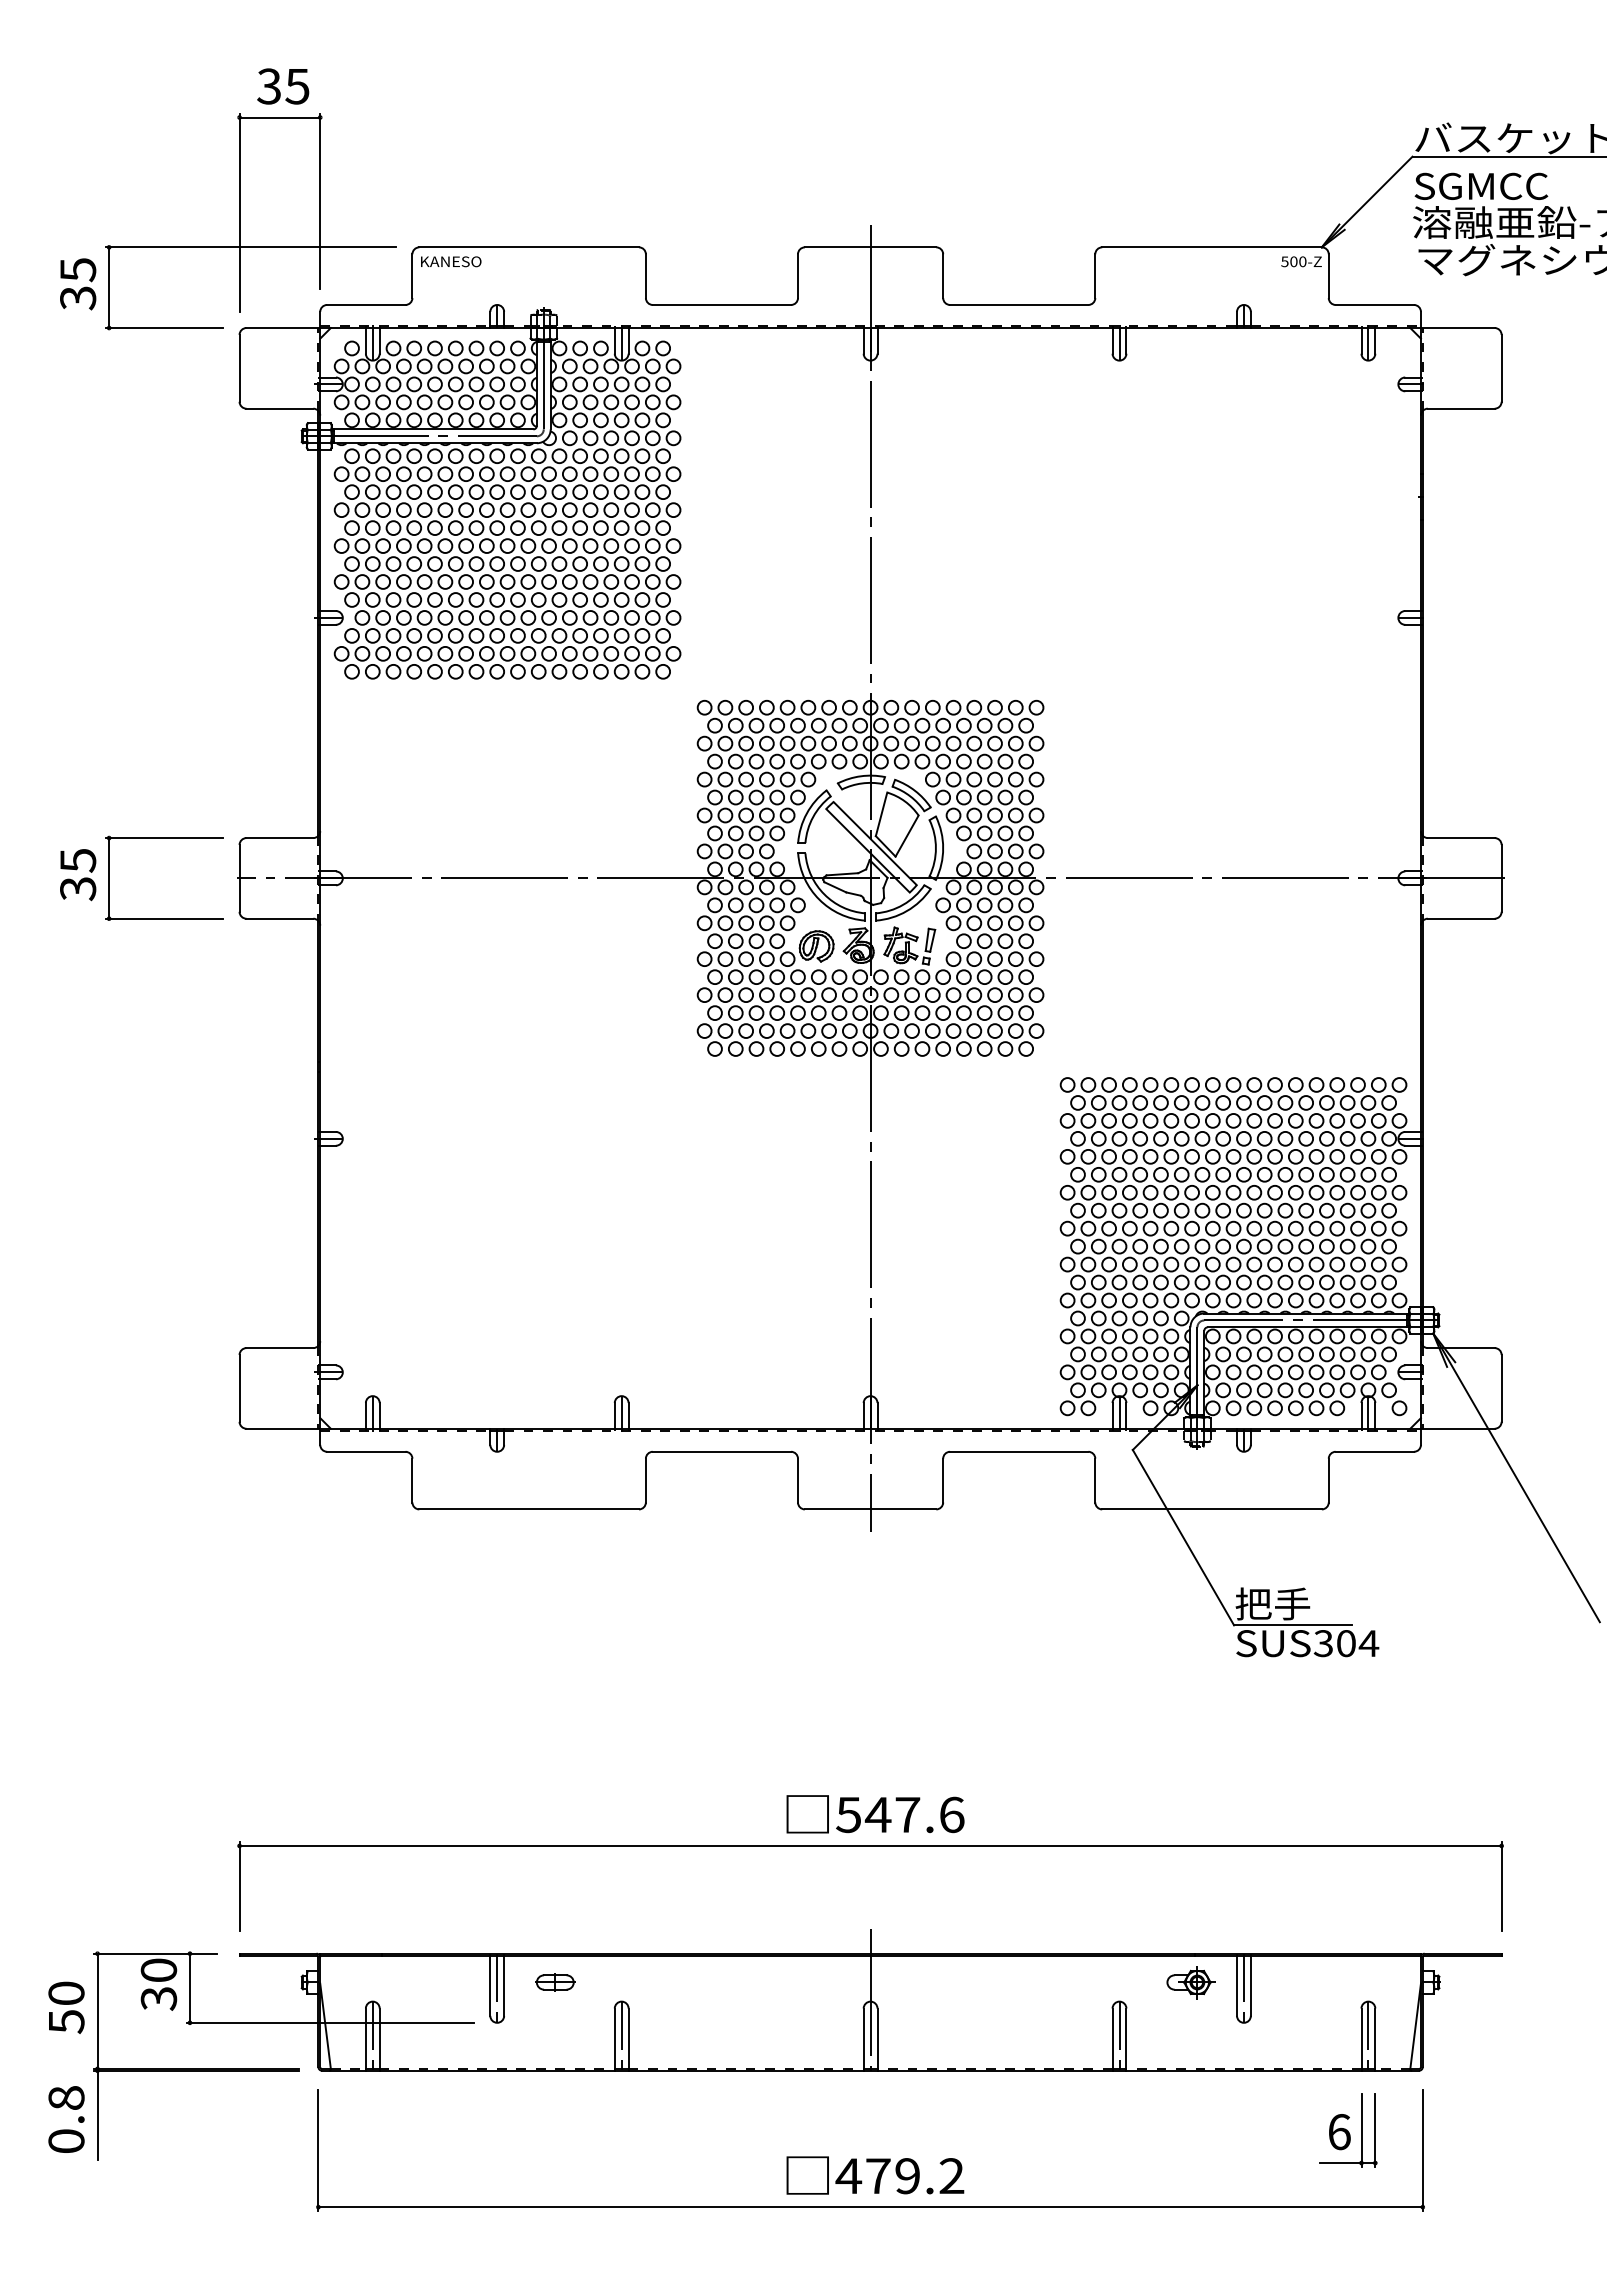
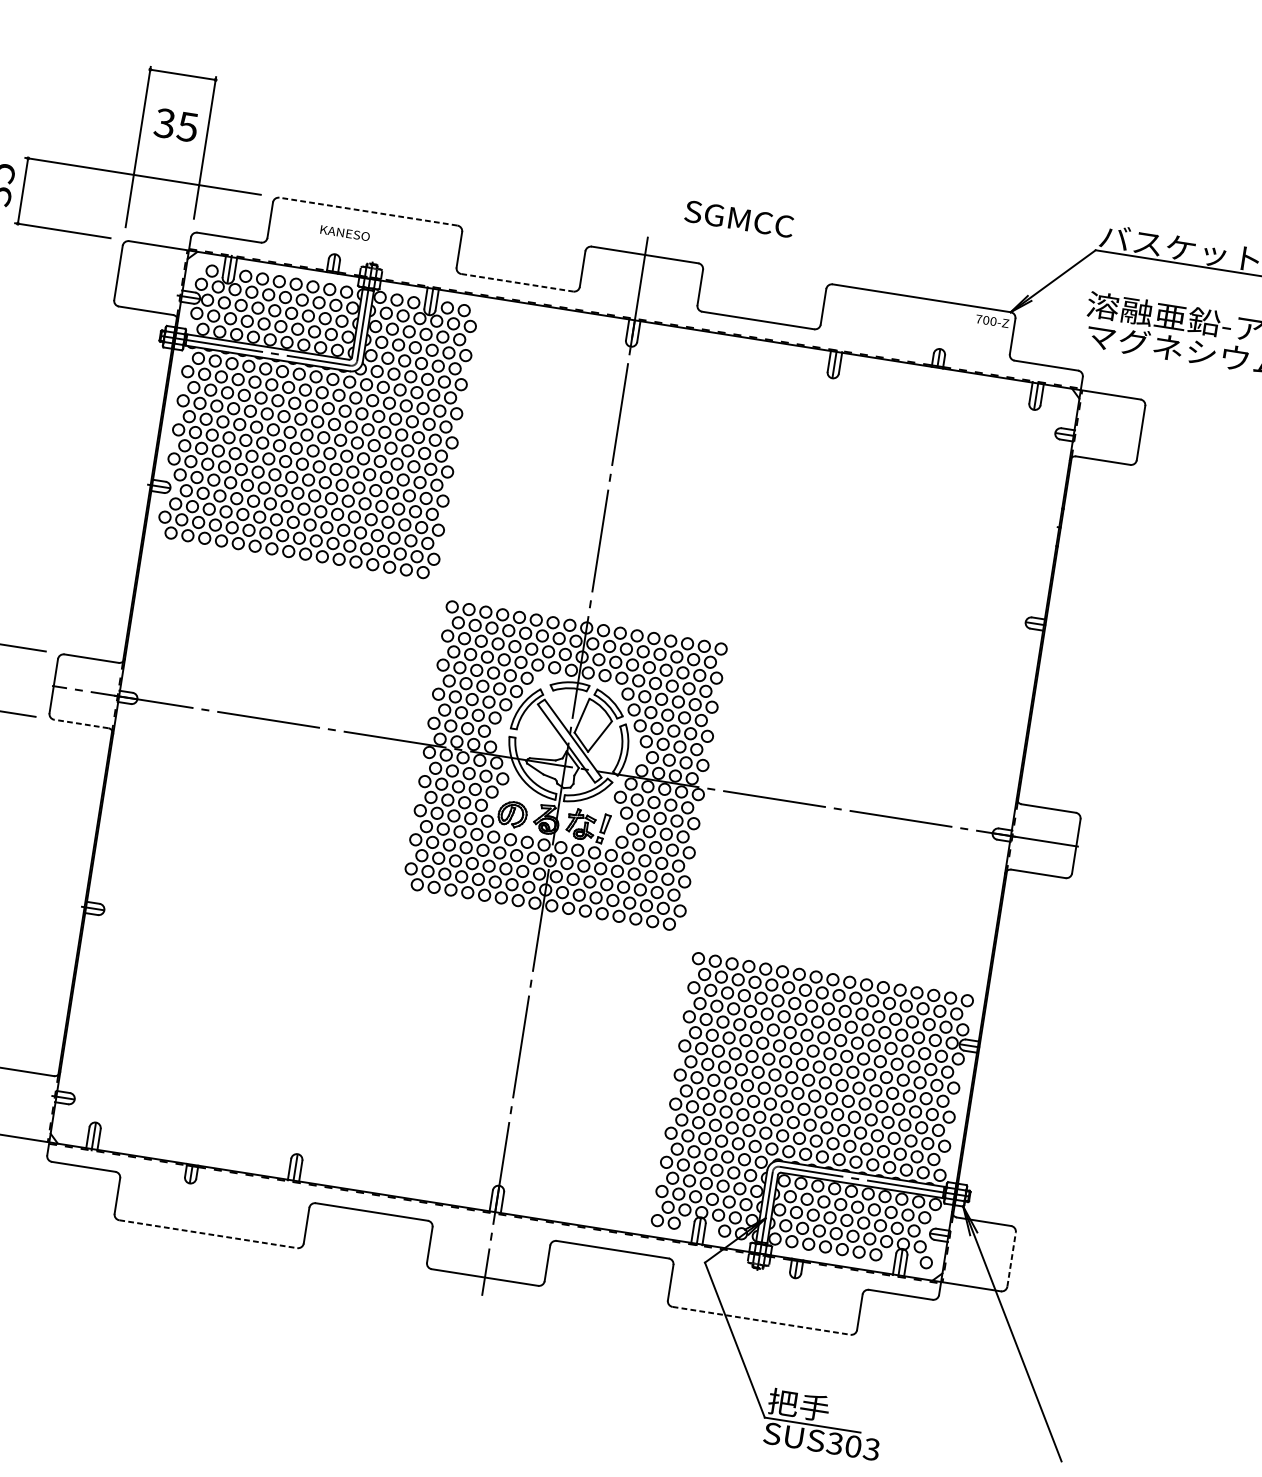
text: (283, 86) -> (176, 125), moved
text: (1481, 185) -> (739, 218), moved
line: (529, 247) -> (368, 211), solid -> dashed
text: (451, 261) -> (345, 233), moved
text: (1284, 261) -> (978, 318), 500-Z -> 700-Z
line: (722, 304) -> (517, 282), solid -> dashed
line: (279, 918) -> (81, 723), solid -> dashed
line: (1501, 1387) -> (1011, 1258), solid -> dashed
line: (529, 1509) -> (208, 1234), solid -> dashed
line: (1212, 1509) -> (761, 1320), solid -> dashed
text: (1368, 1643) -> (871, 1449), SUS304 -> SUS303

